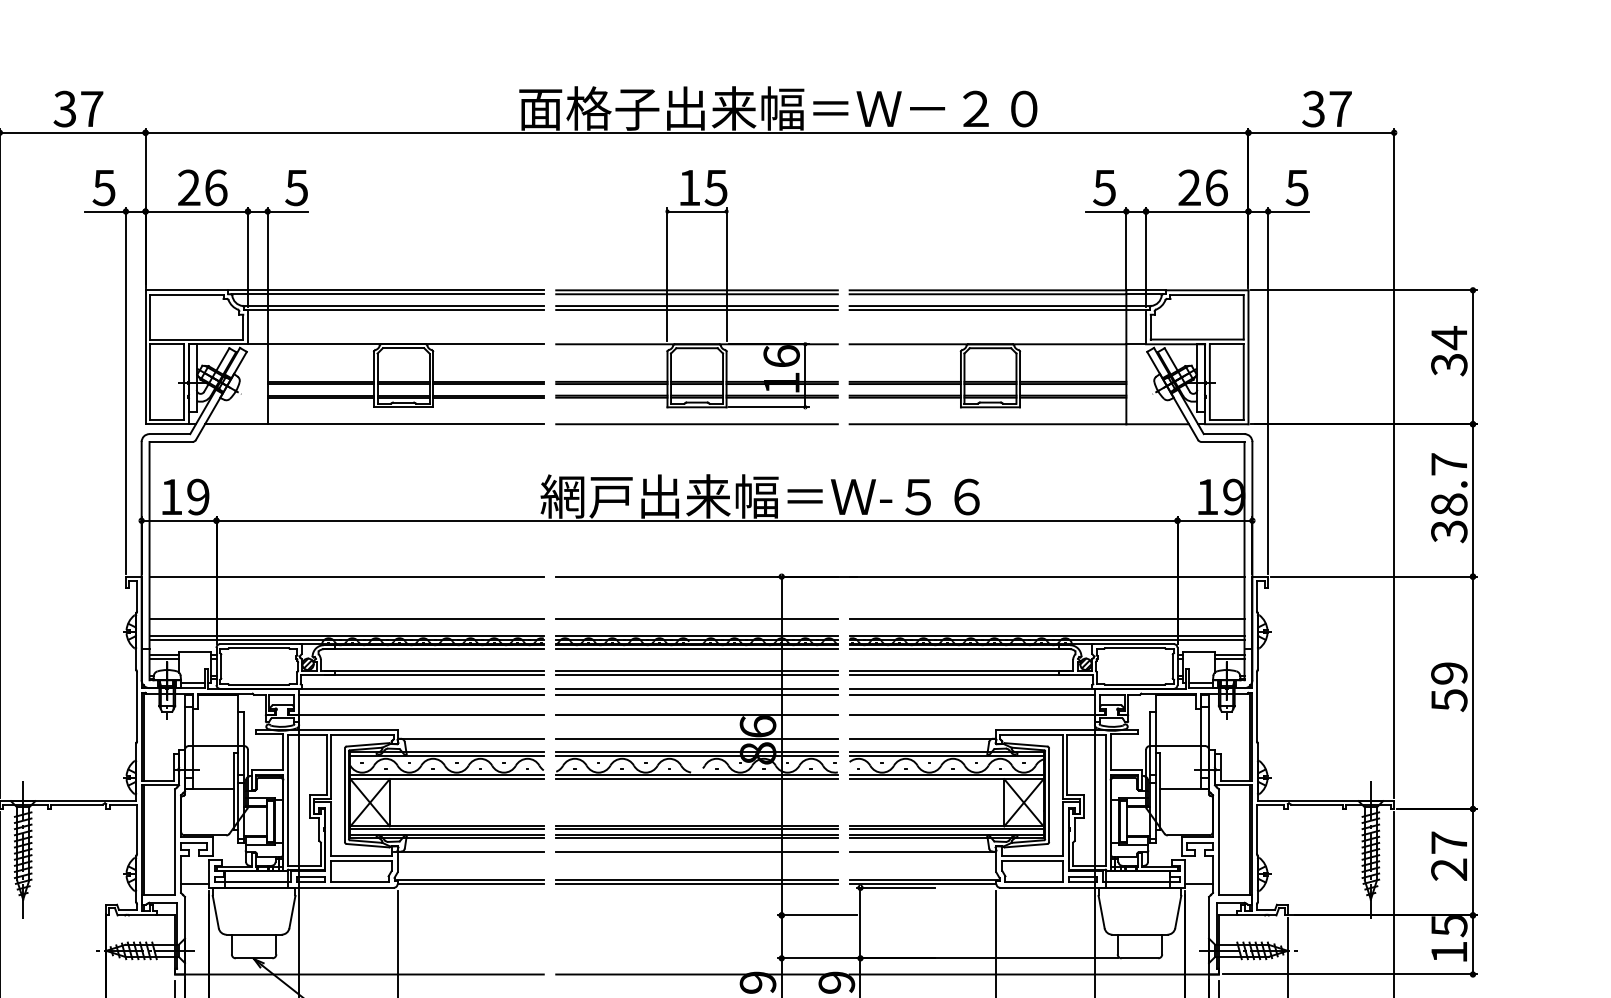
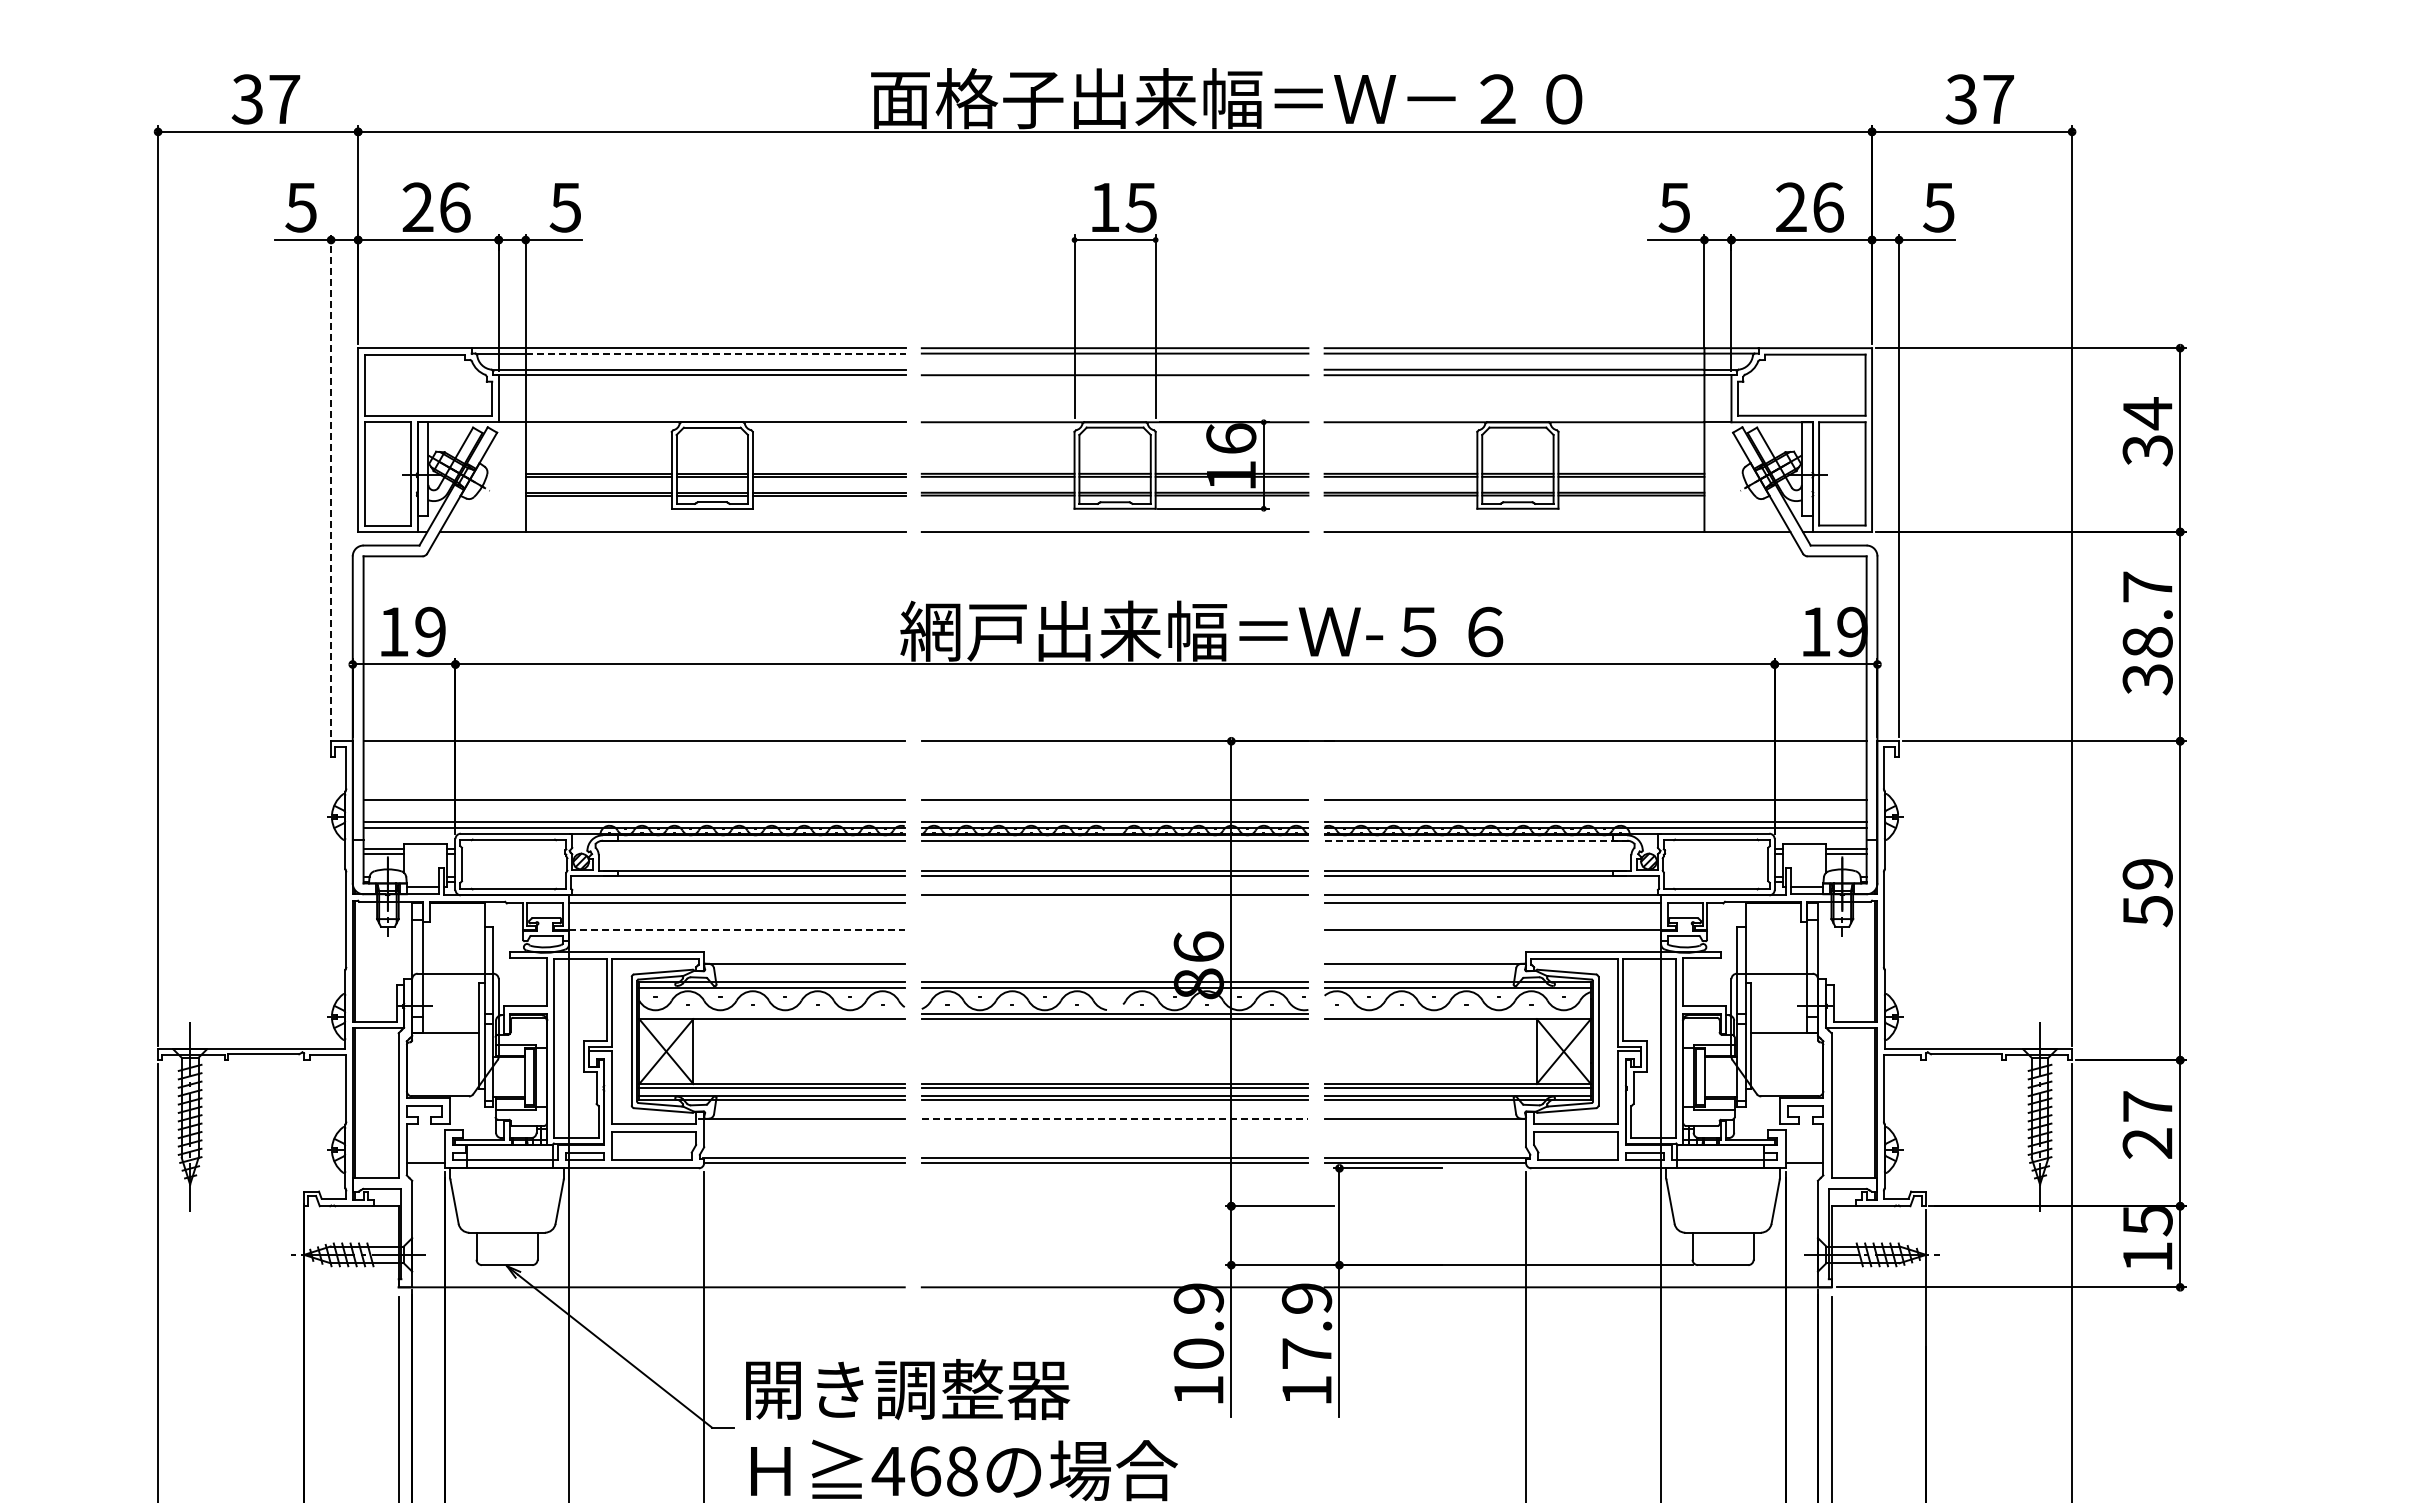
line: (405, 294) -> (715, 353), solid -> dashed
line: (696, 305) -> (1114, 369), removed
line: (126, 390) -> (331, 485), solid -> dashed
line: (960, 648) -> (1476, 840), solid -> dashed
line: (696, 694) -> (1114, 903), removed
line: (421, 714) -> (736, 930), solid -> dashed
line: (696, 714) -> (1114, 930), removed
line: (696, 738) -> (1114, 963), removed
line: (446, 775) -> (771, 1013), removed
line: (946, 775) -> (1457, 1013), removed
line: (697, 851) -> (1115, 1118), solid -> dashed

